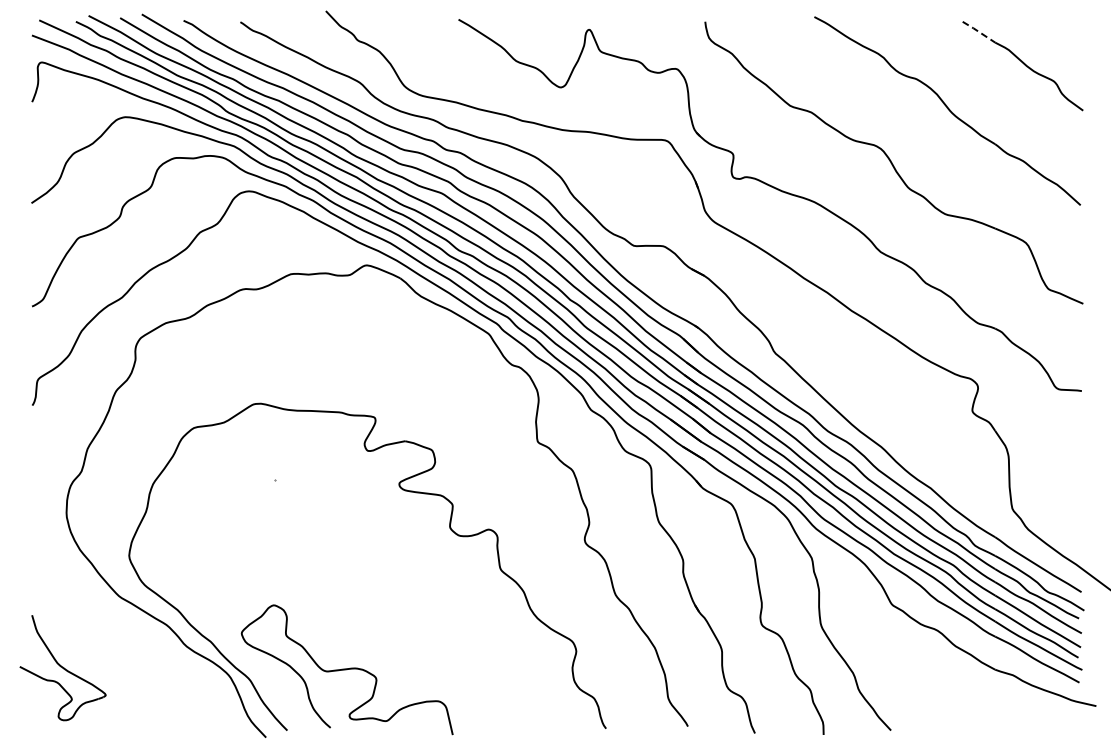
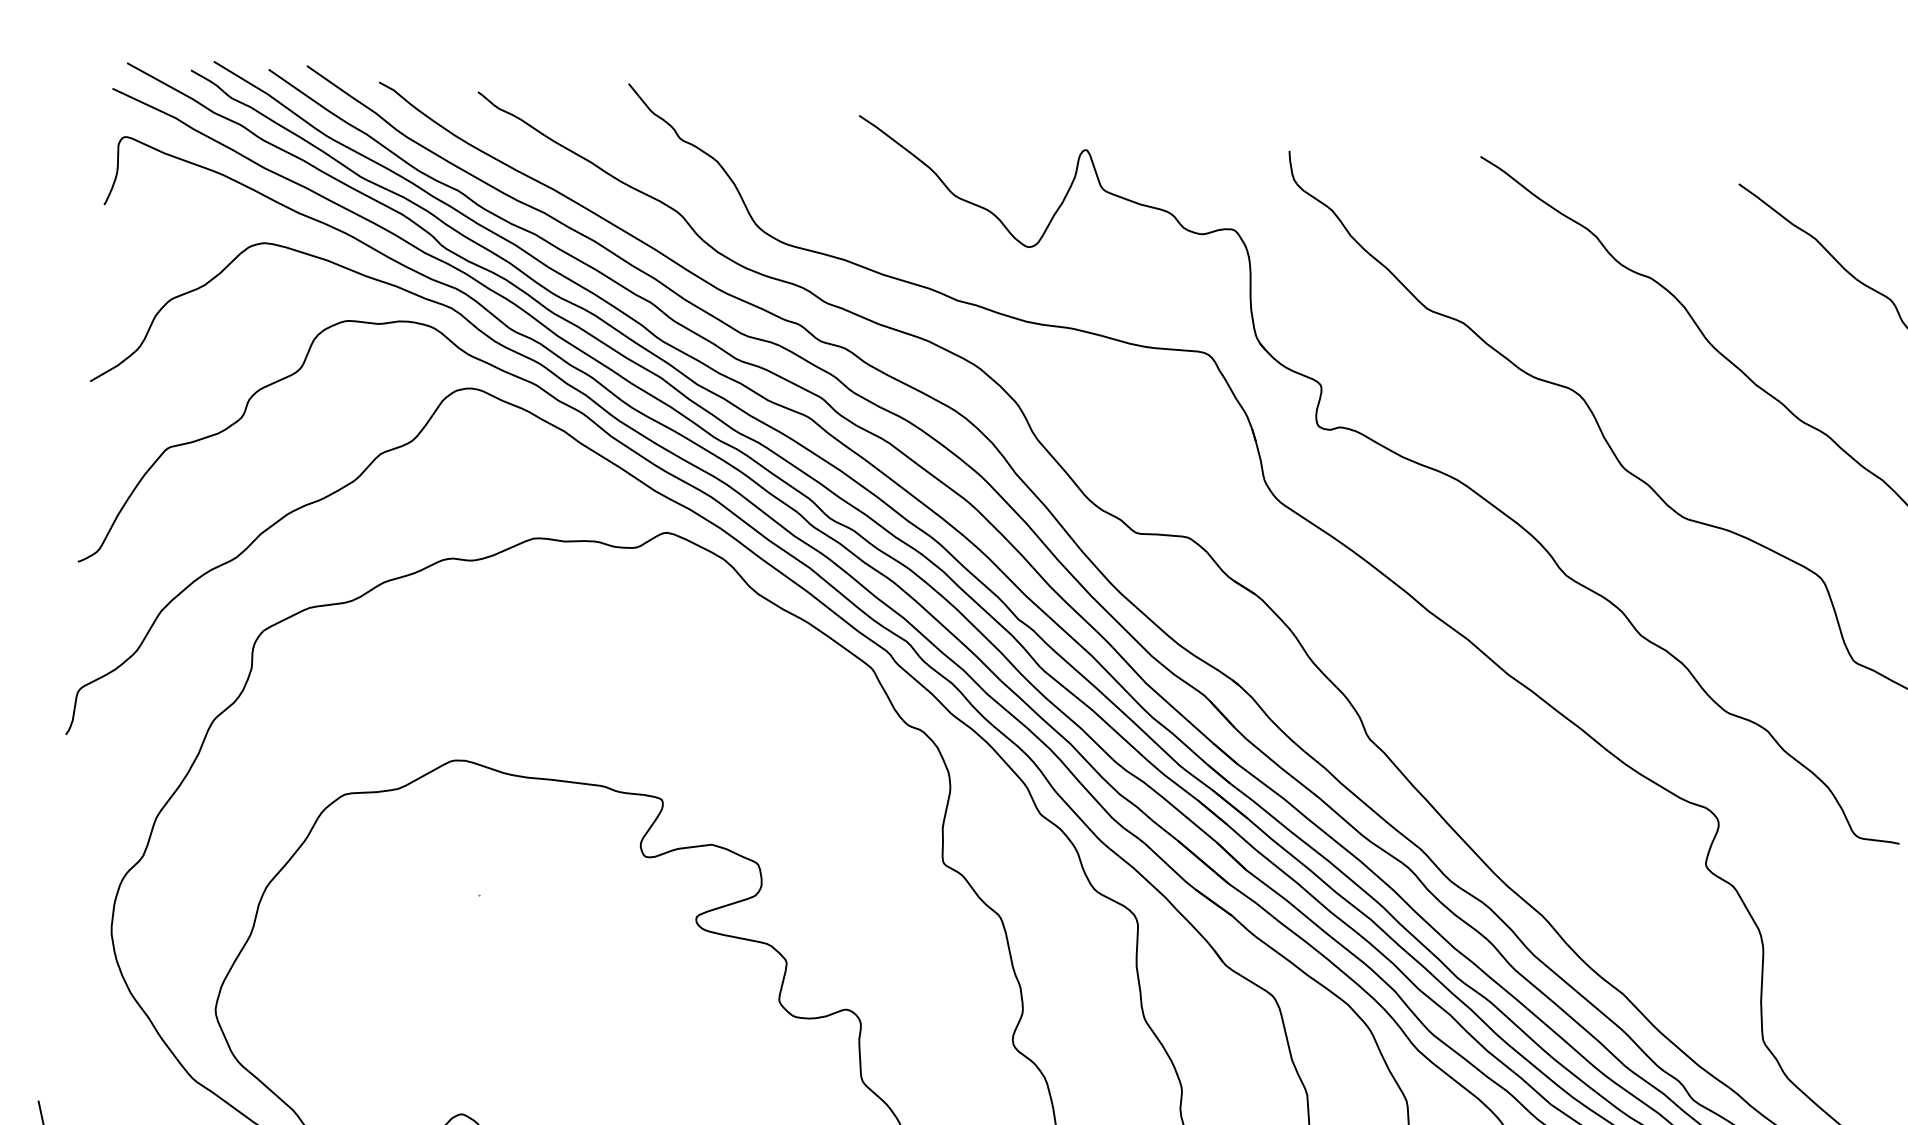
line: (979, 31) -> (1766, 203), dashed -> solid

